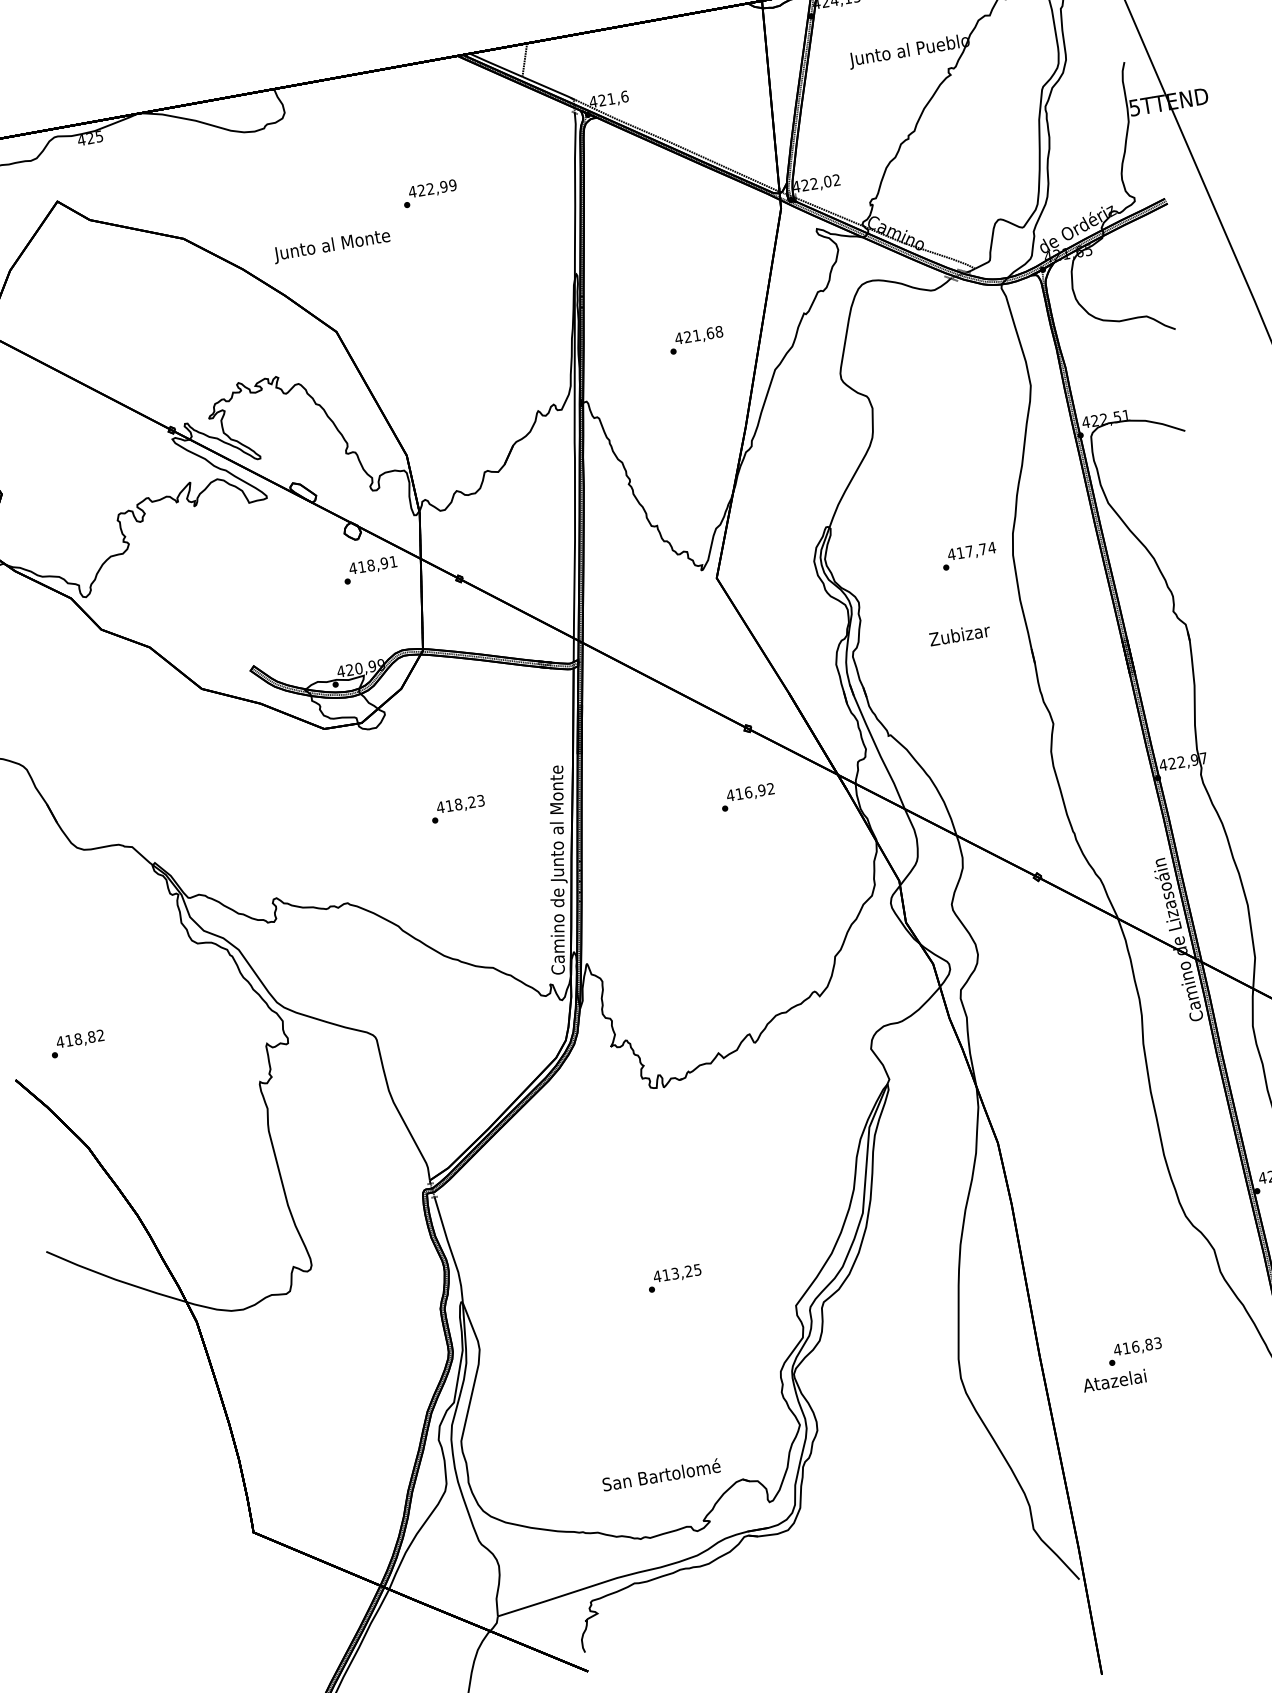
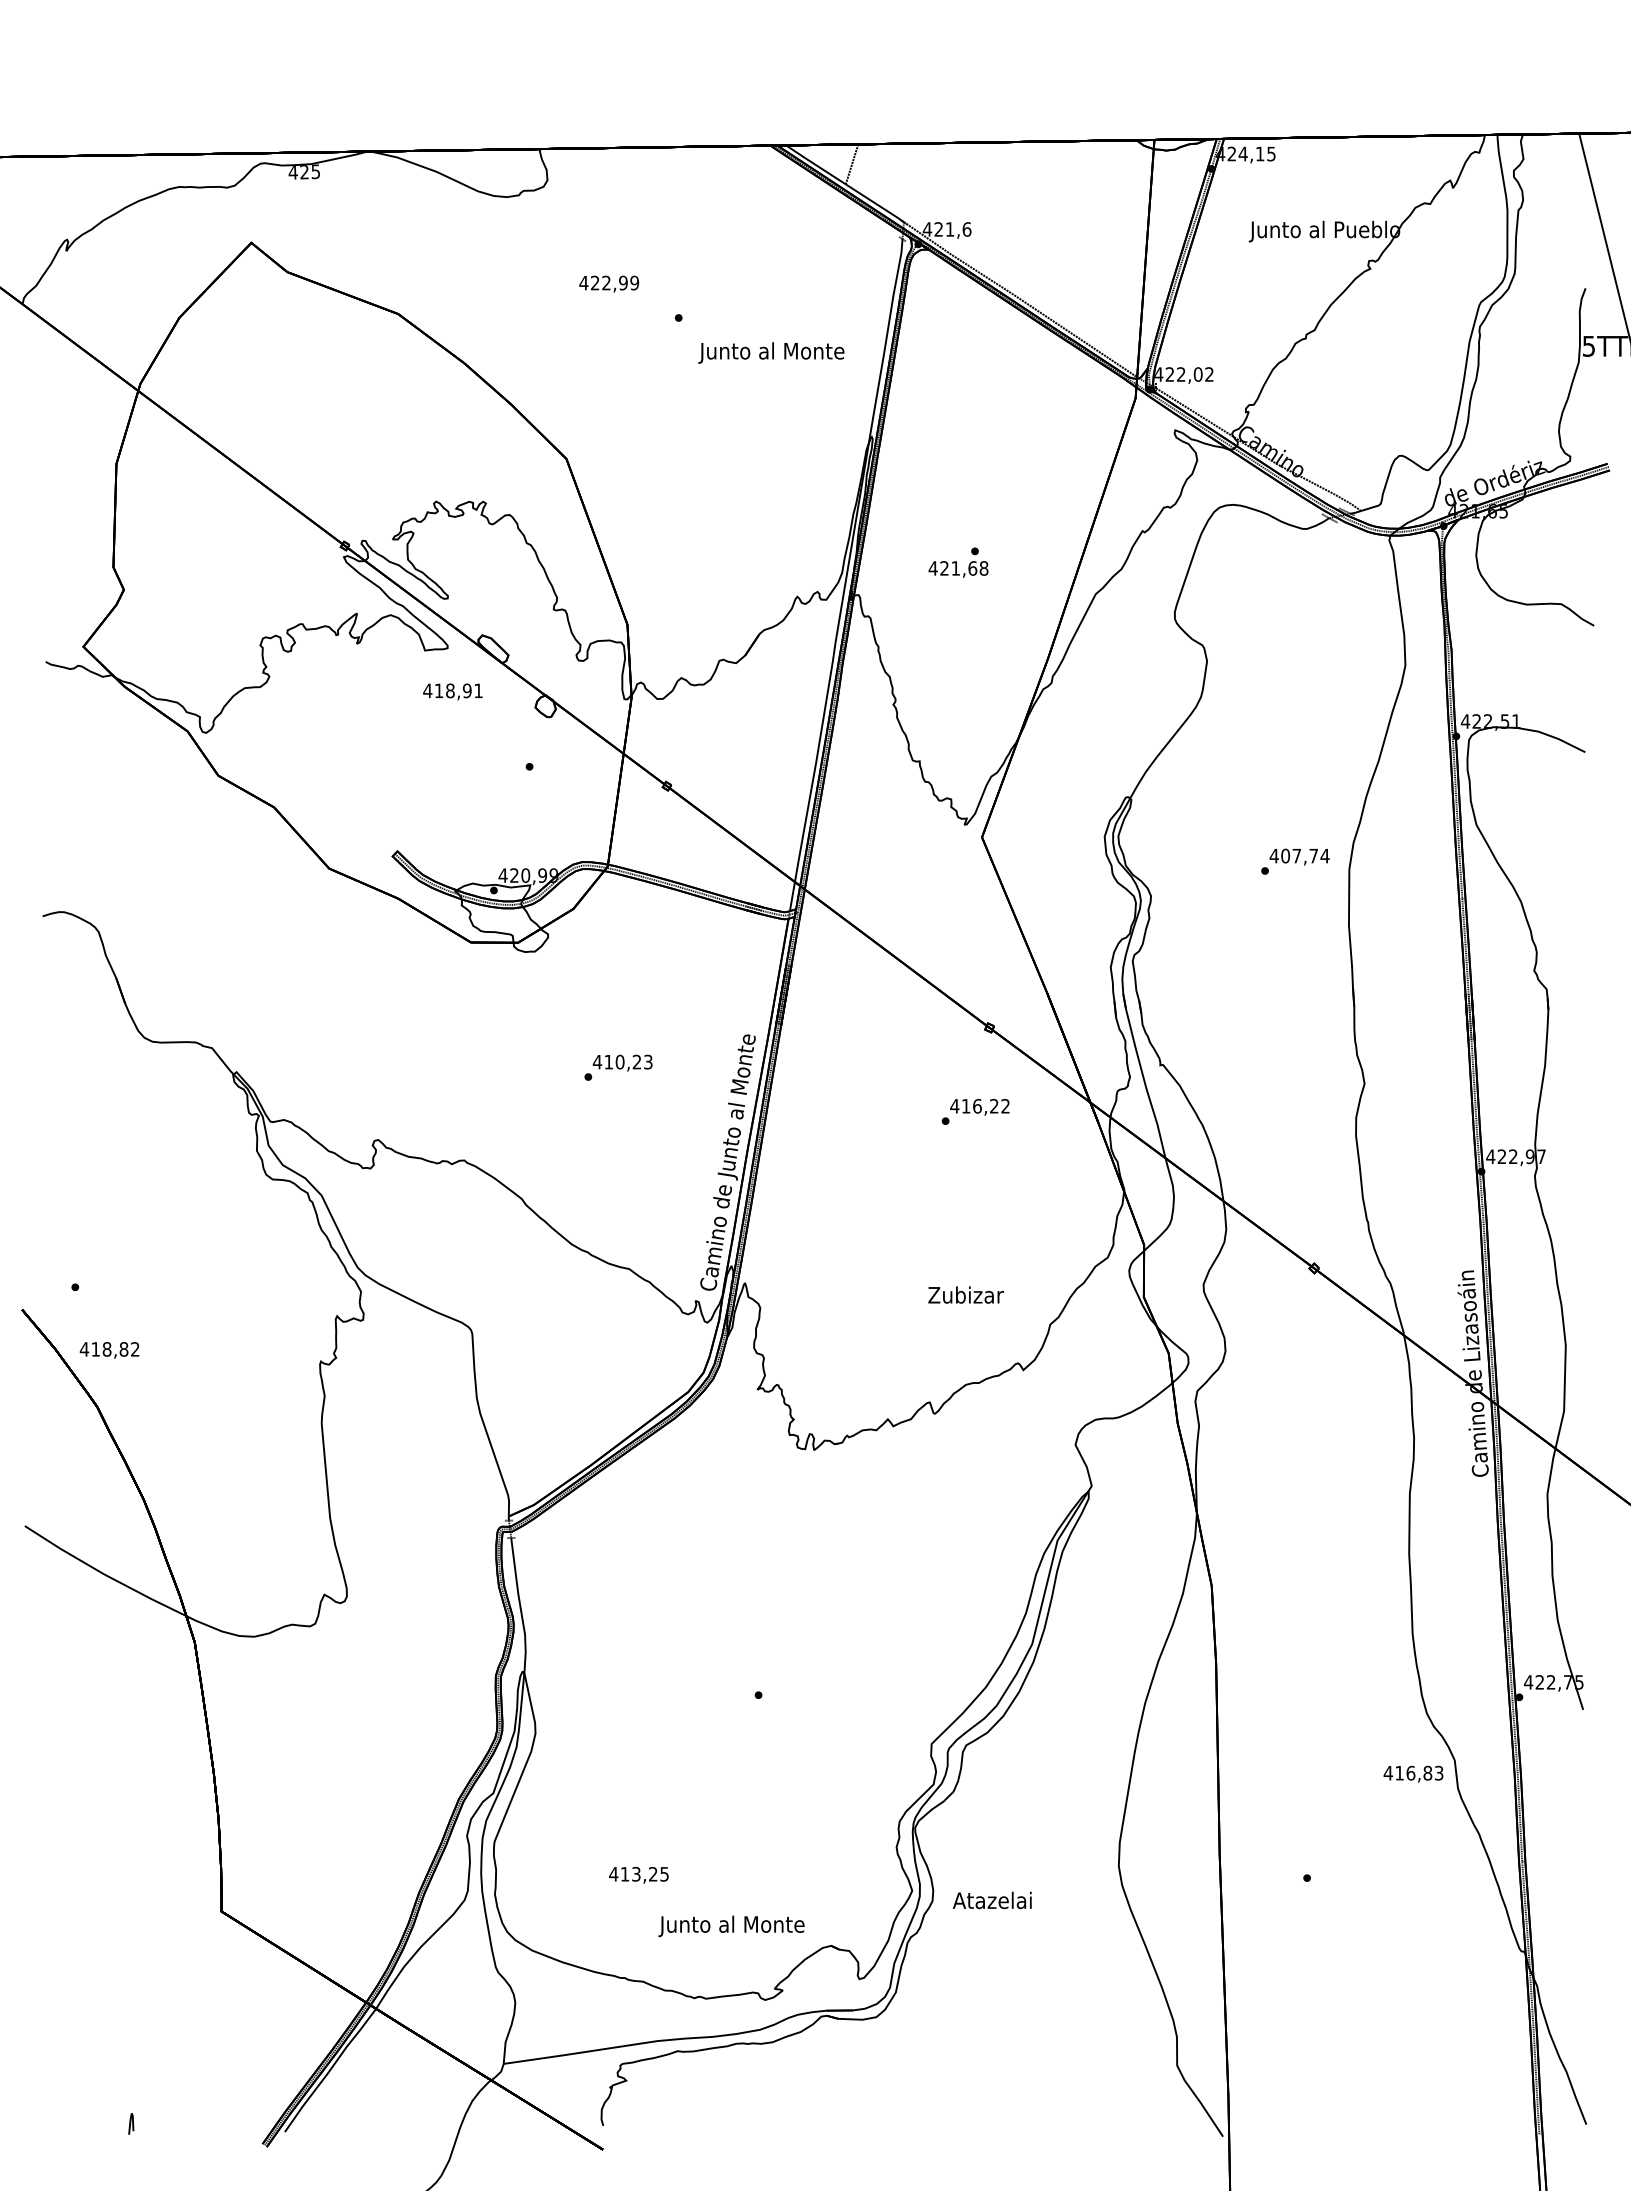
text: (432, 188) -> (609, 283), moved
text: (332, 245) -> (771, 352), moved
text: (699, 336) -> (958, 569), moved
text: (960, 552) -> (1285, 855), 417,74 -> 407,74
text: (372, 565) -> (452, 691), moved
text: (959, 634) -> (965, 1294), moved
text: (761, 790) -> (993, 1106), 416,92 -> 416,22
text: (458, 804) -> (619, 1062), 418,23 -> 410,23
text: (80, 1039) -> (109, 1350), moved
text: (677, 1274) -> (638, 1875), moved
text: (1137, 1346) -> (1413, 1773), moved
text: (1113, 1380) -> (991, 1900), moved
text: (661, 1476) -> (732, 1925), San Bartolomé -> Junto al Monte

